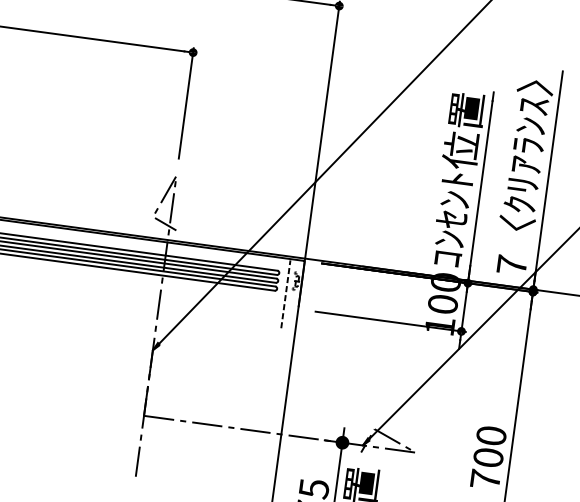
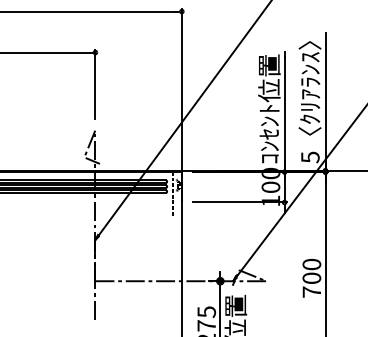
text: (512, 265) -> (310, 157), 7 -> 5

